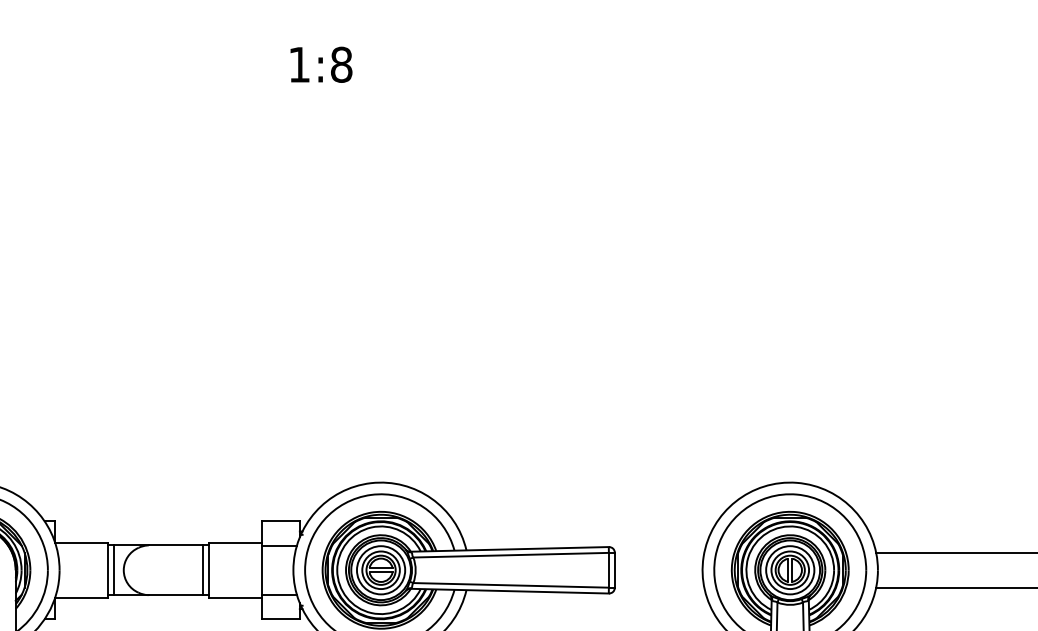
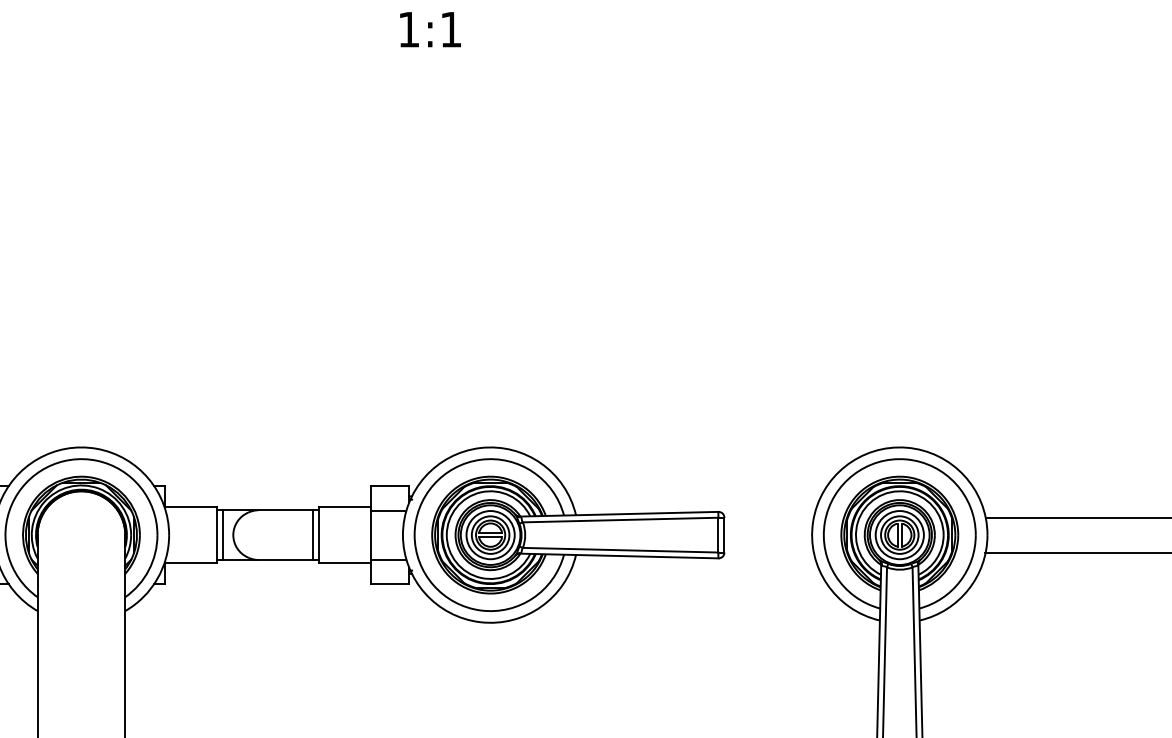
text: (340, 64) -> (450, 29), 1:8 -> 1:1

